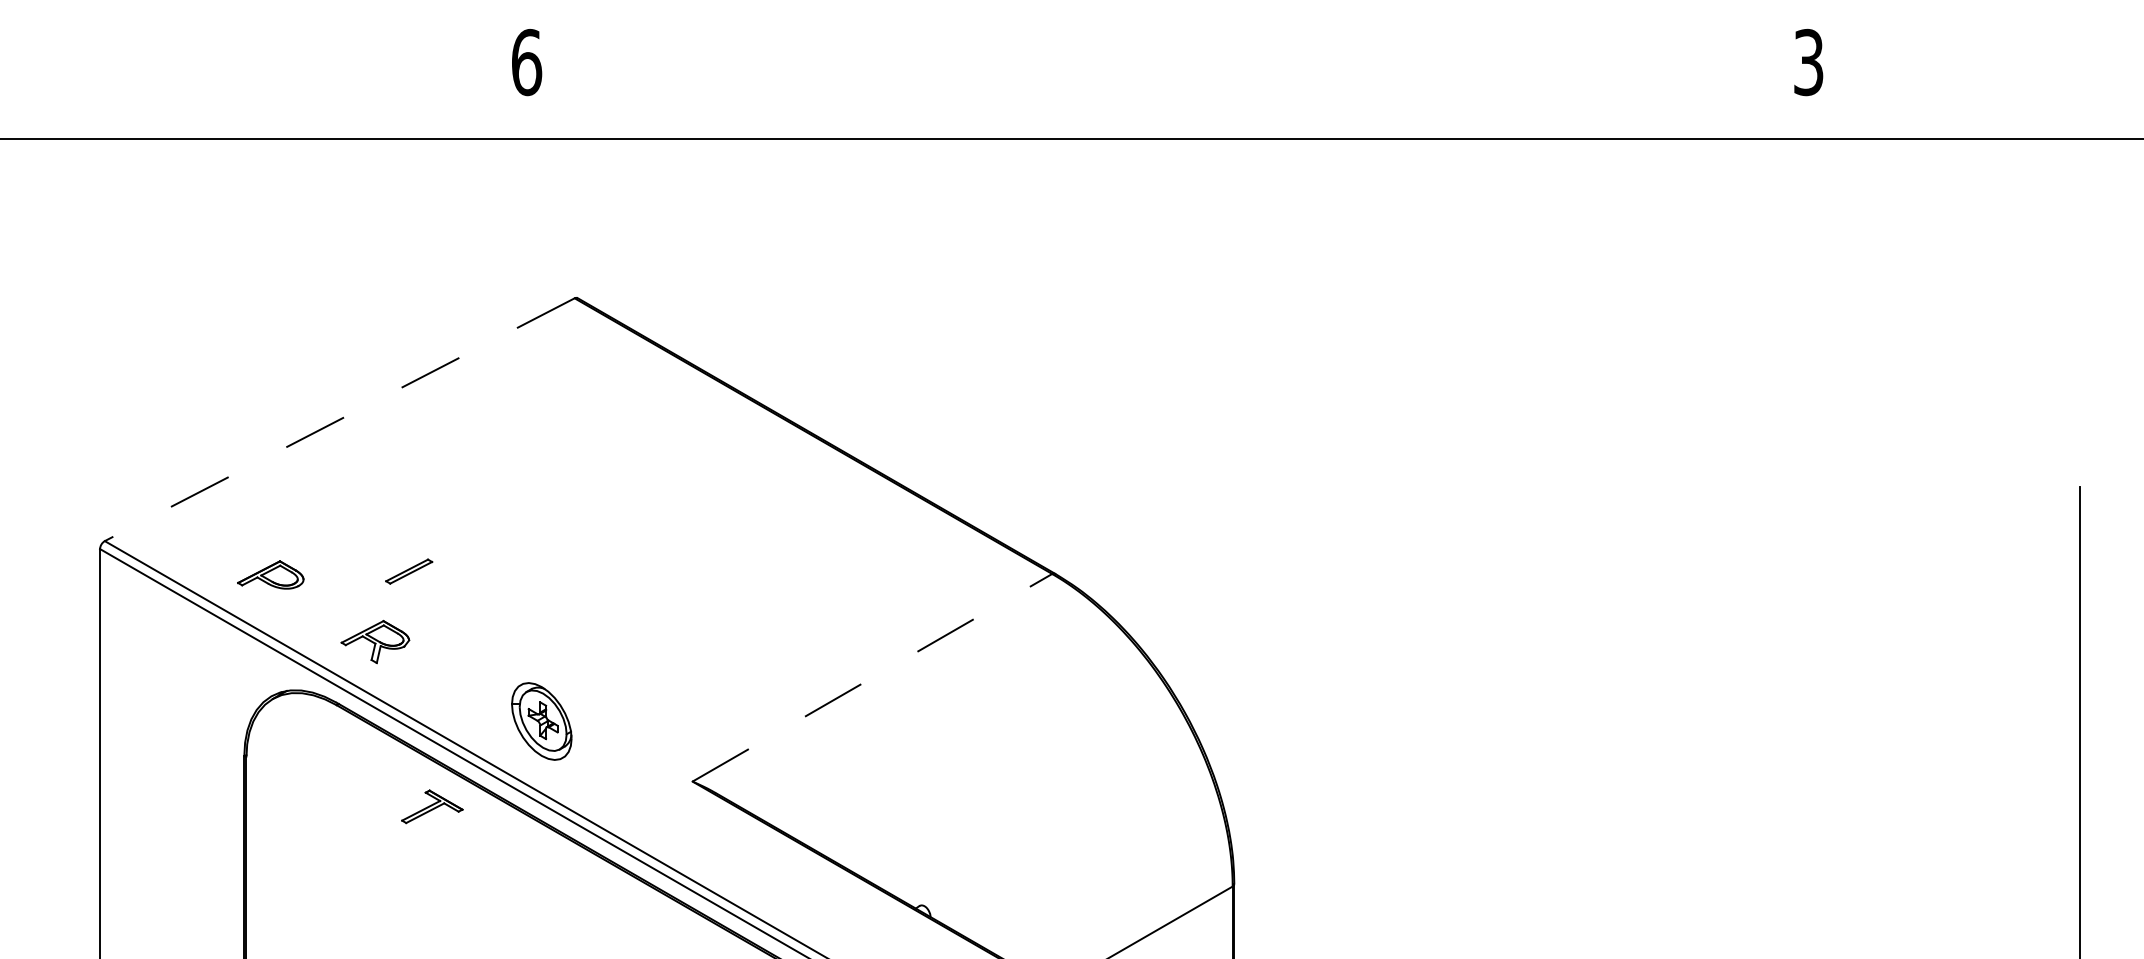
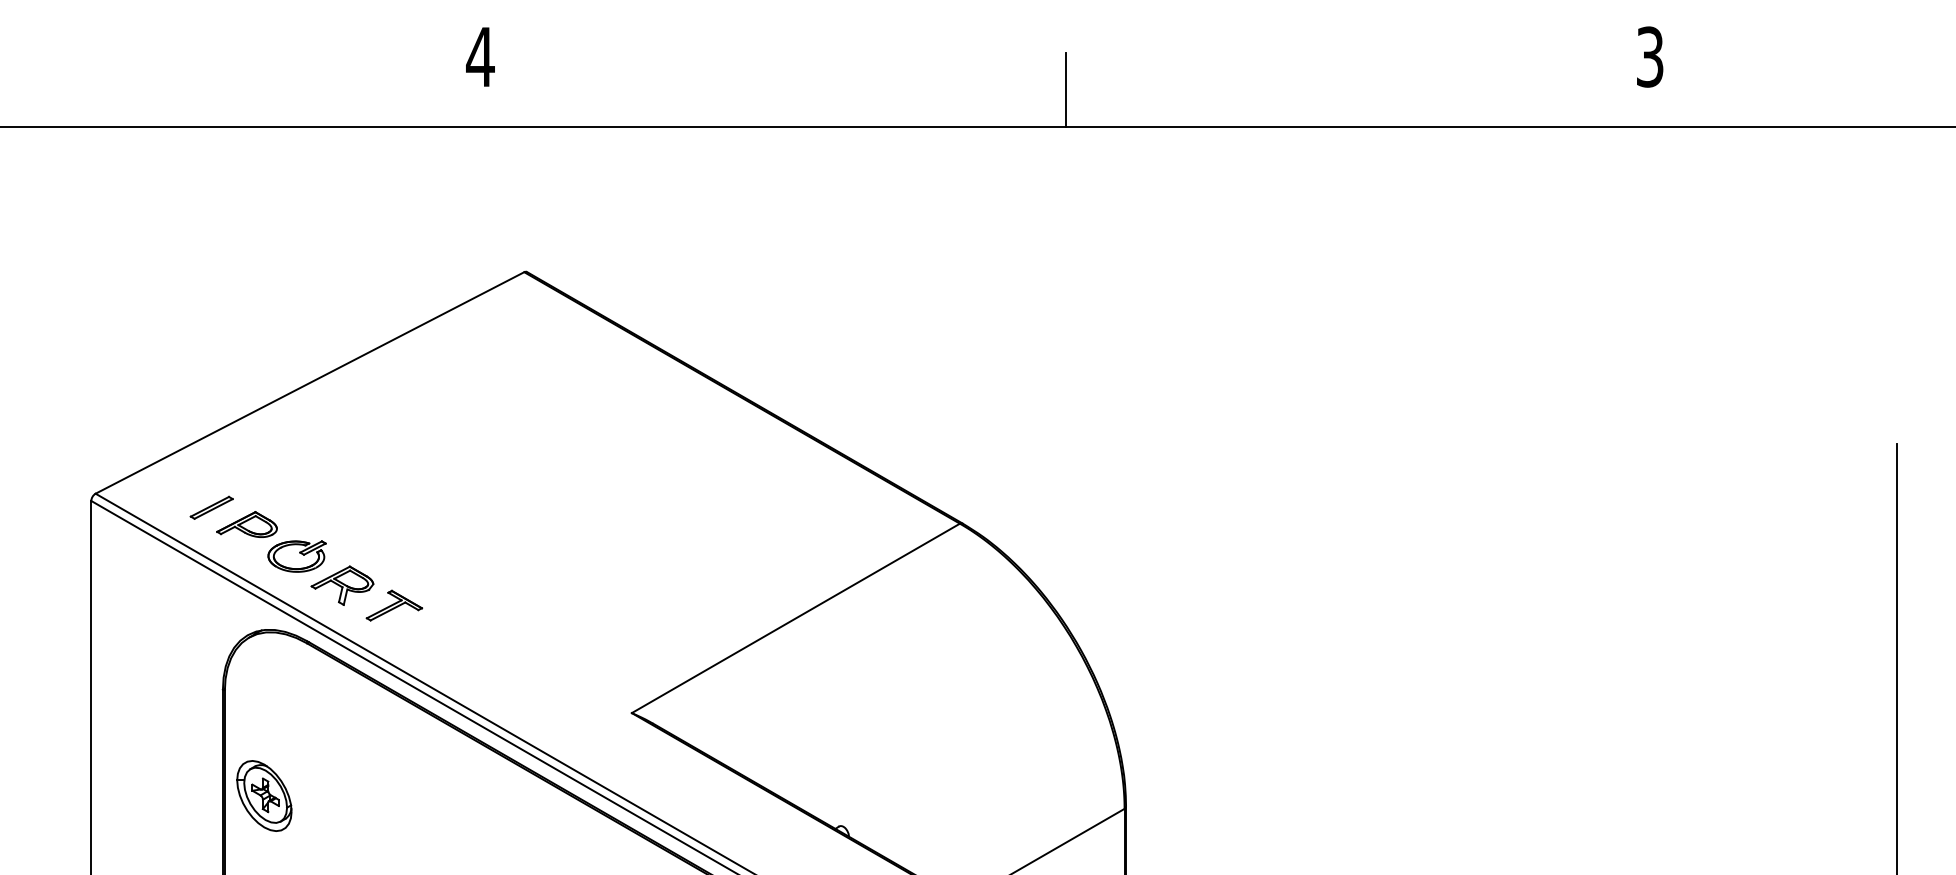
text: (526, 62) -> (480, 57), 6 -> 4
line: (1168, 98) -> (1066, 89), added
line: (339, 419) -> (309, 382), dashed -> solid
part: (409, 571) -> (212, 507), moved
part: (325, 609) -> (296, 556), added
line: (872, 677) -> (795, 618), dashed -> solid
part: (541, 721) -> (264, 796), moved
part: (432, 806) -> (394, 605), moved

